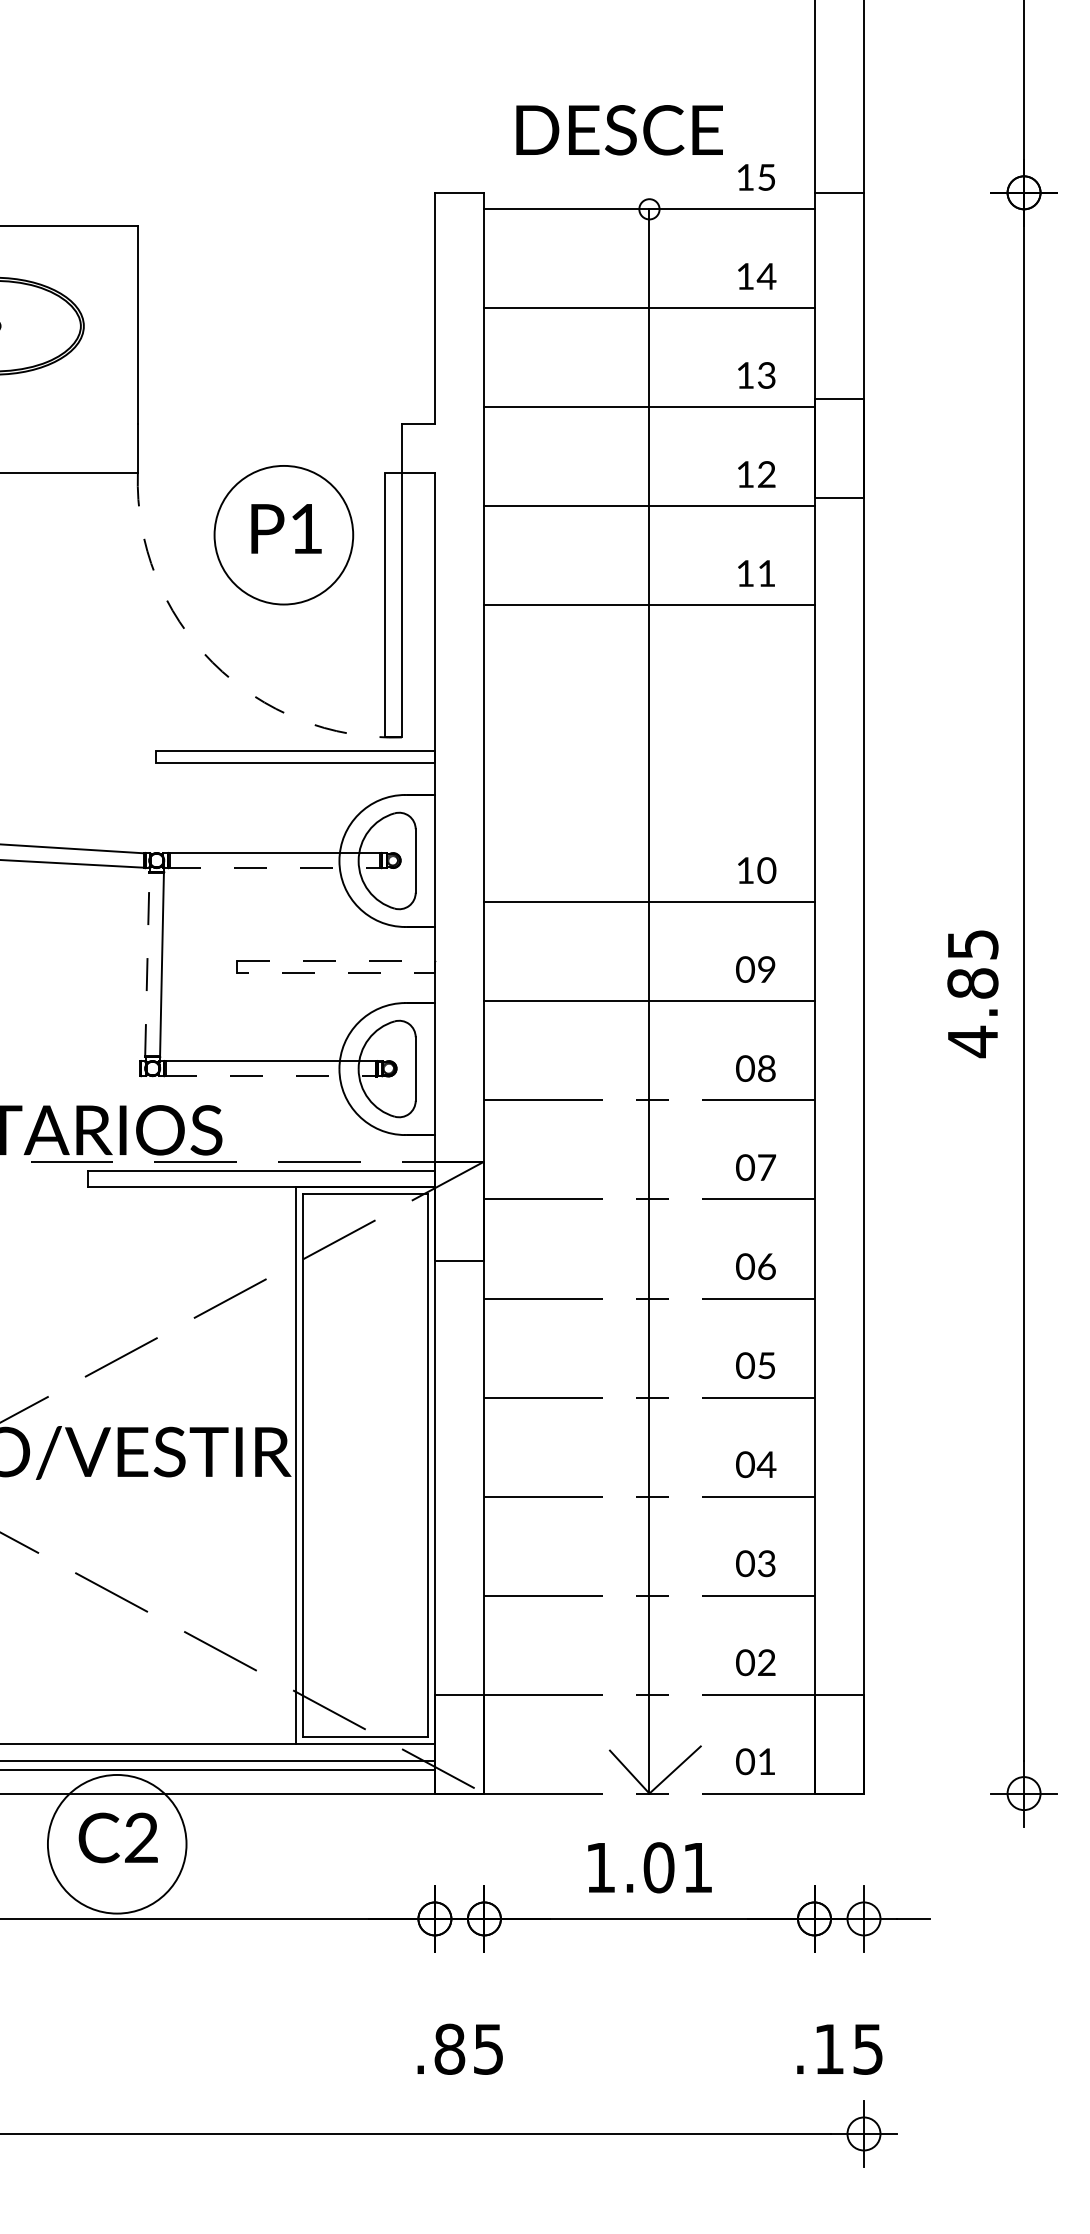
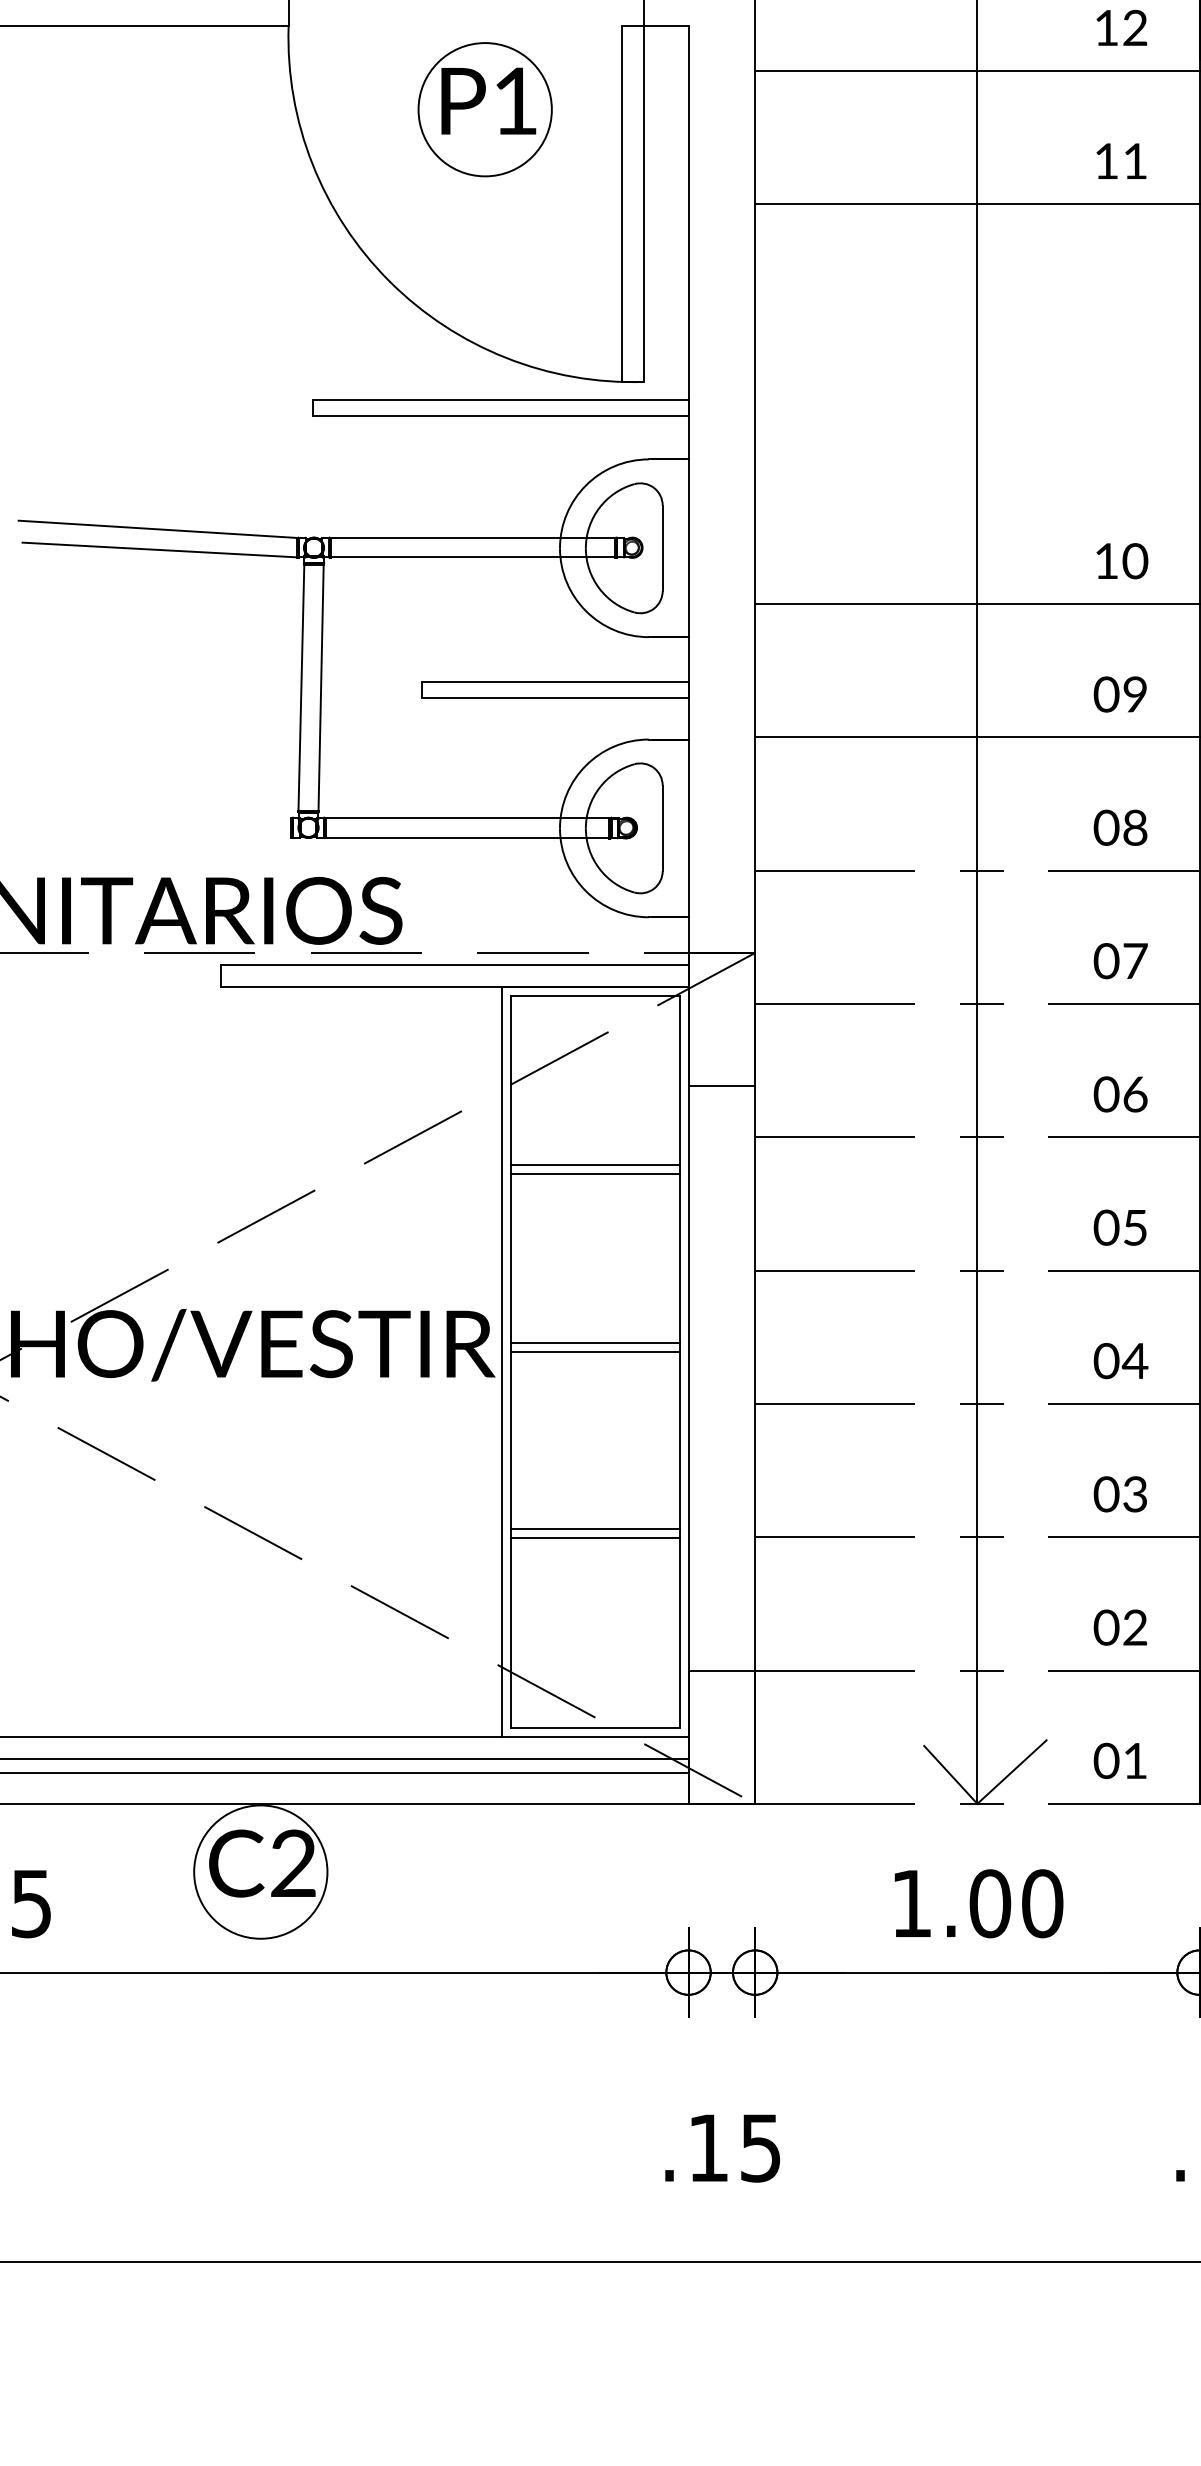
circle: (283, 534) -> (484, 108), size x0.71
arc: (212, 662) -> (389, 281), dashed -> solid
line: (275, 867) -> (473, 557), dashed -> solid
line: (147, 964) -> (301, 687), dashed -> solid
line: (434, 966) -> (687, 690), dashed -> solid
line: (271, 1075) -> (468, 837), dashed -> solid
line: (365, 1319) -> (595, 1165), added
line: (365, 1325) -> (595, 1173), added
line: (365, 1451) -> (595, 1343), added
line: (365, 1457) -> (595, 1351), added
line: (365, 1589) -> (595, 1529), added
line: (365, 1596) -> (595, 1538), added
circle: (116, 1843) -> (259, 1871), size x0.71
text: (697, 1867) -> (1042, 1903), 1.01 -> 1.00
text: (449, 2048) -> (708, 2147), .85 -> .15

